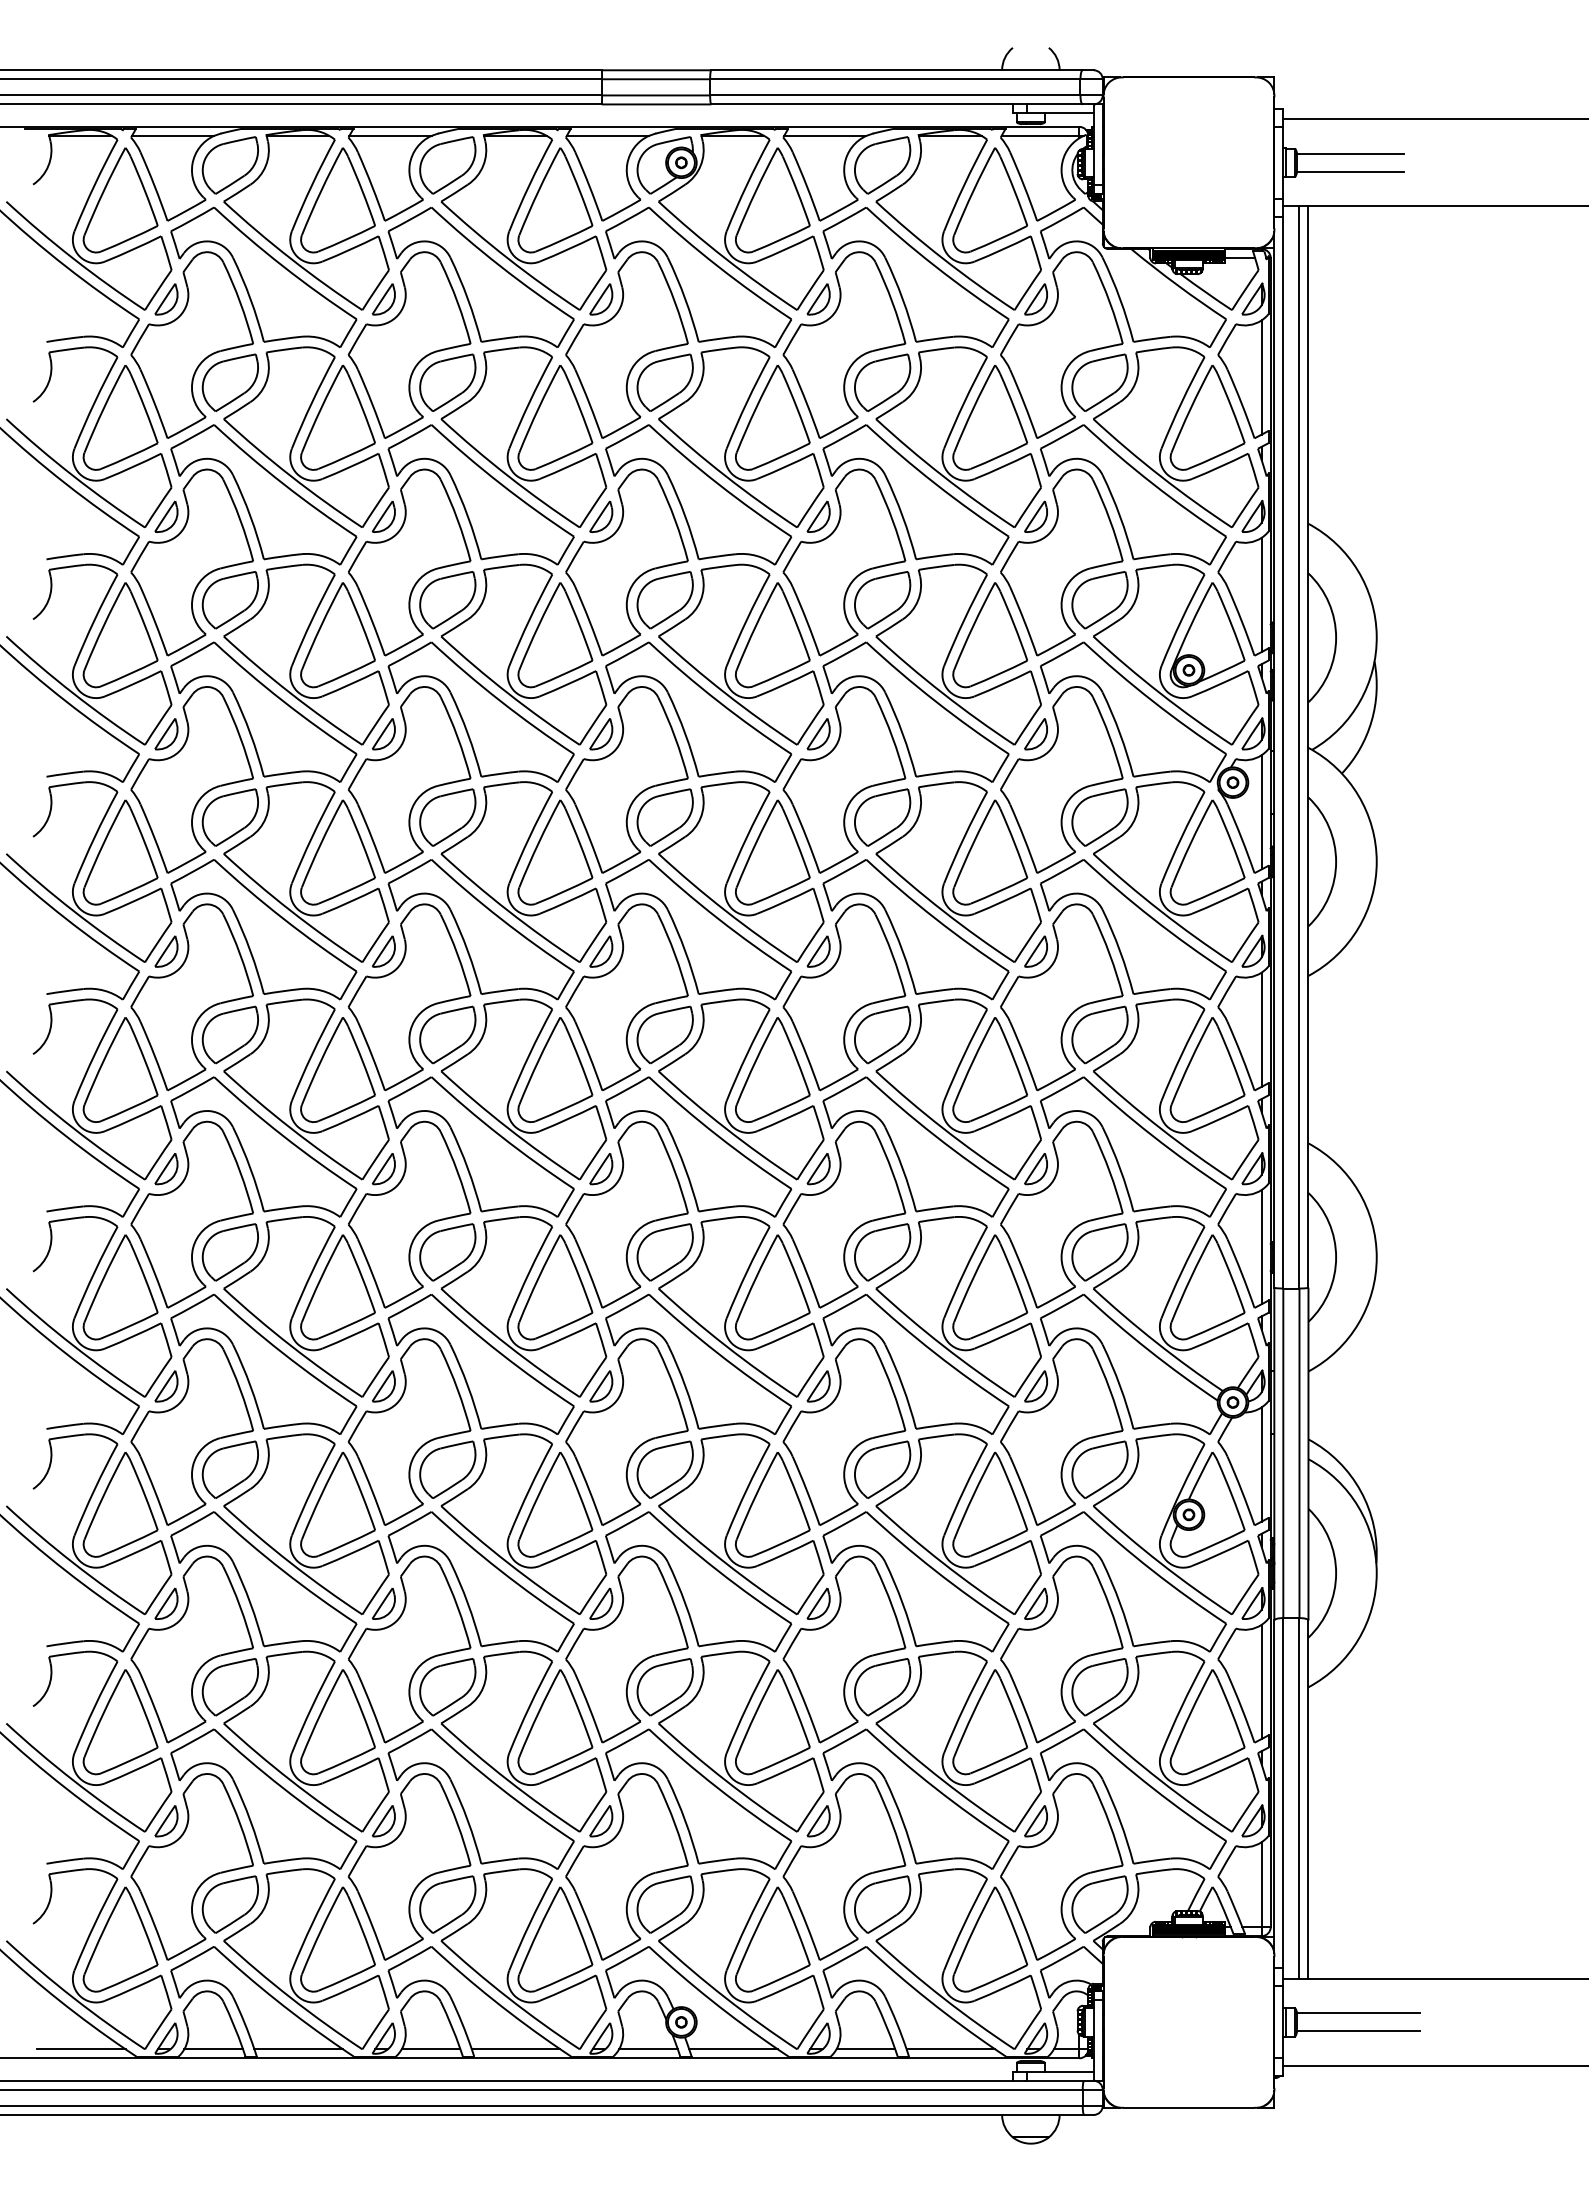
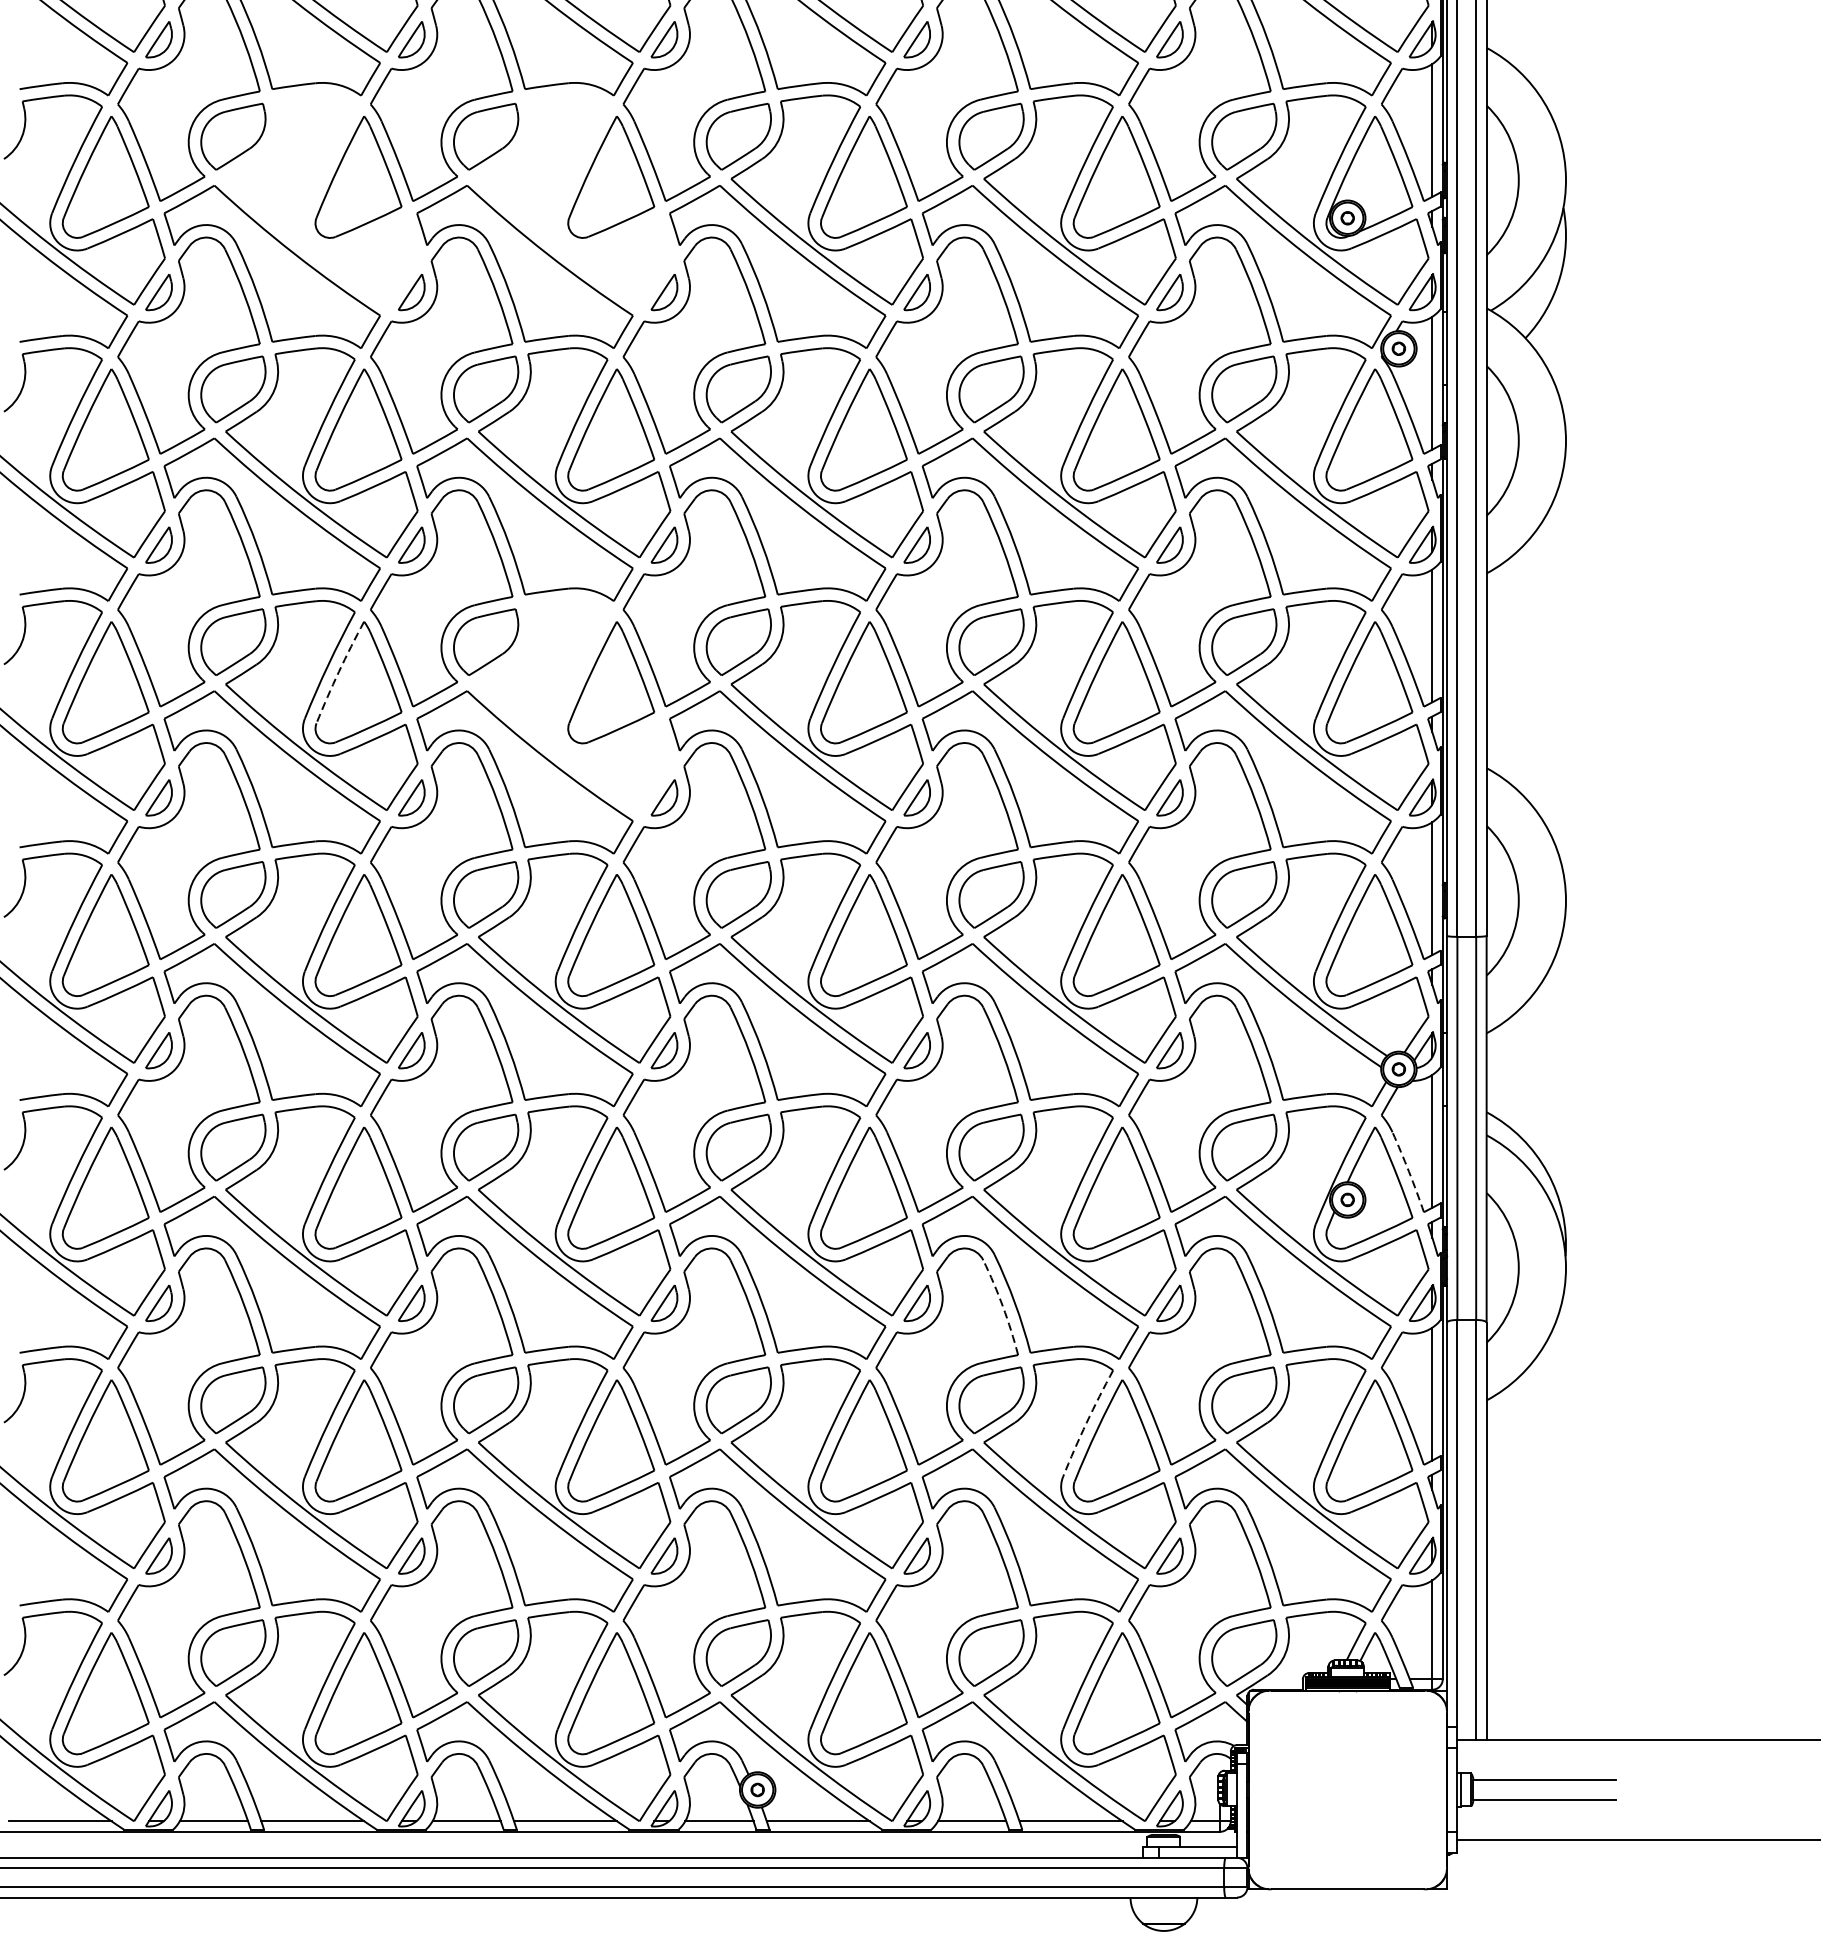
part: (299, 650) -> (313, 195), removed
part: (516, 651) -> (565, 196), removed
arc: (321, 1060) -> (339, 671), solid -> dashed
part: (516, 1086) -> (565, 702), removed
arc: (1241, 1490) -> (1408, 1171), solid -> dashed
arc: (892, 1606) -> (1003, 1306), solid -> dashed
arc: (964, 1706) -> (1086, 1422), solid -> dashed

